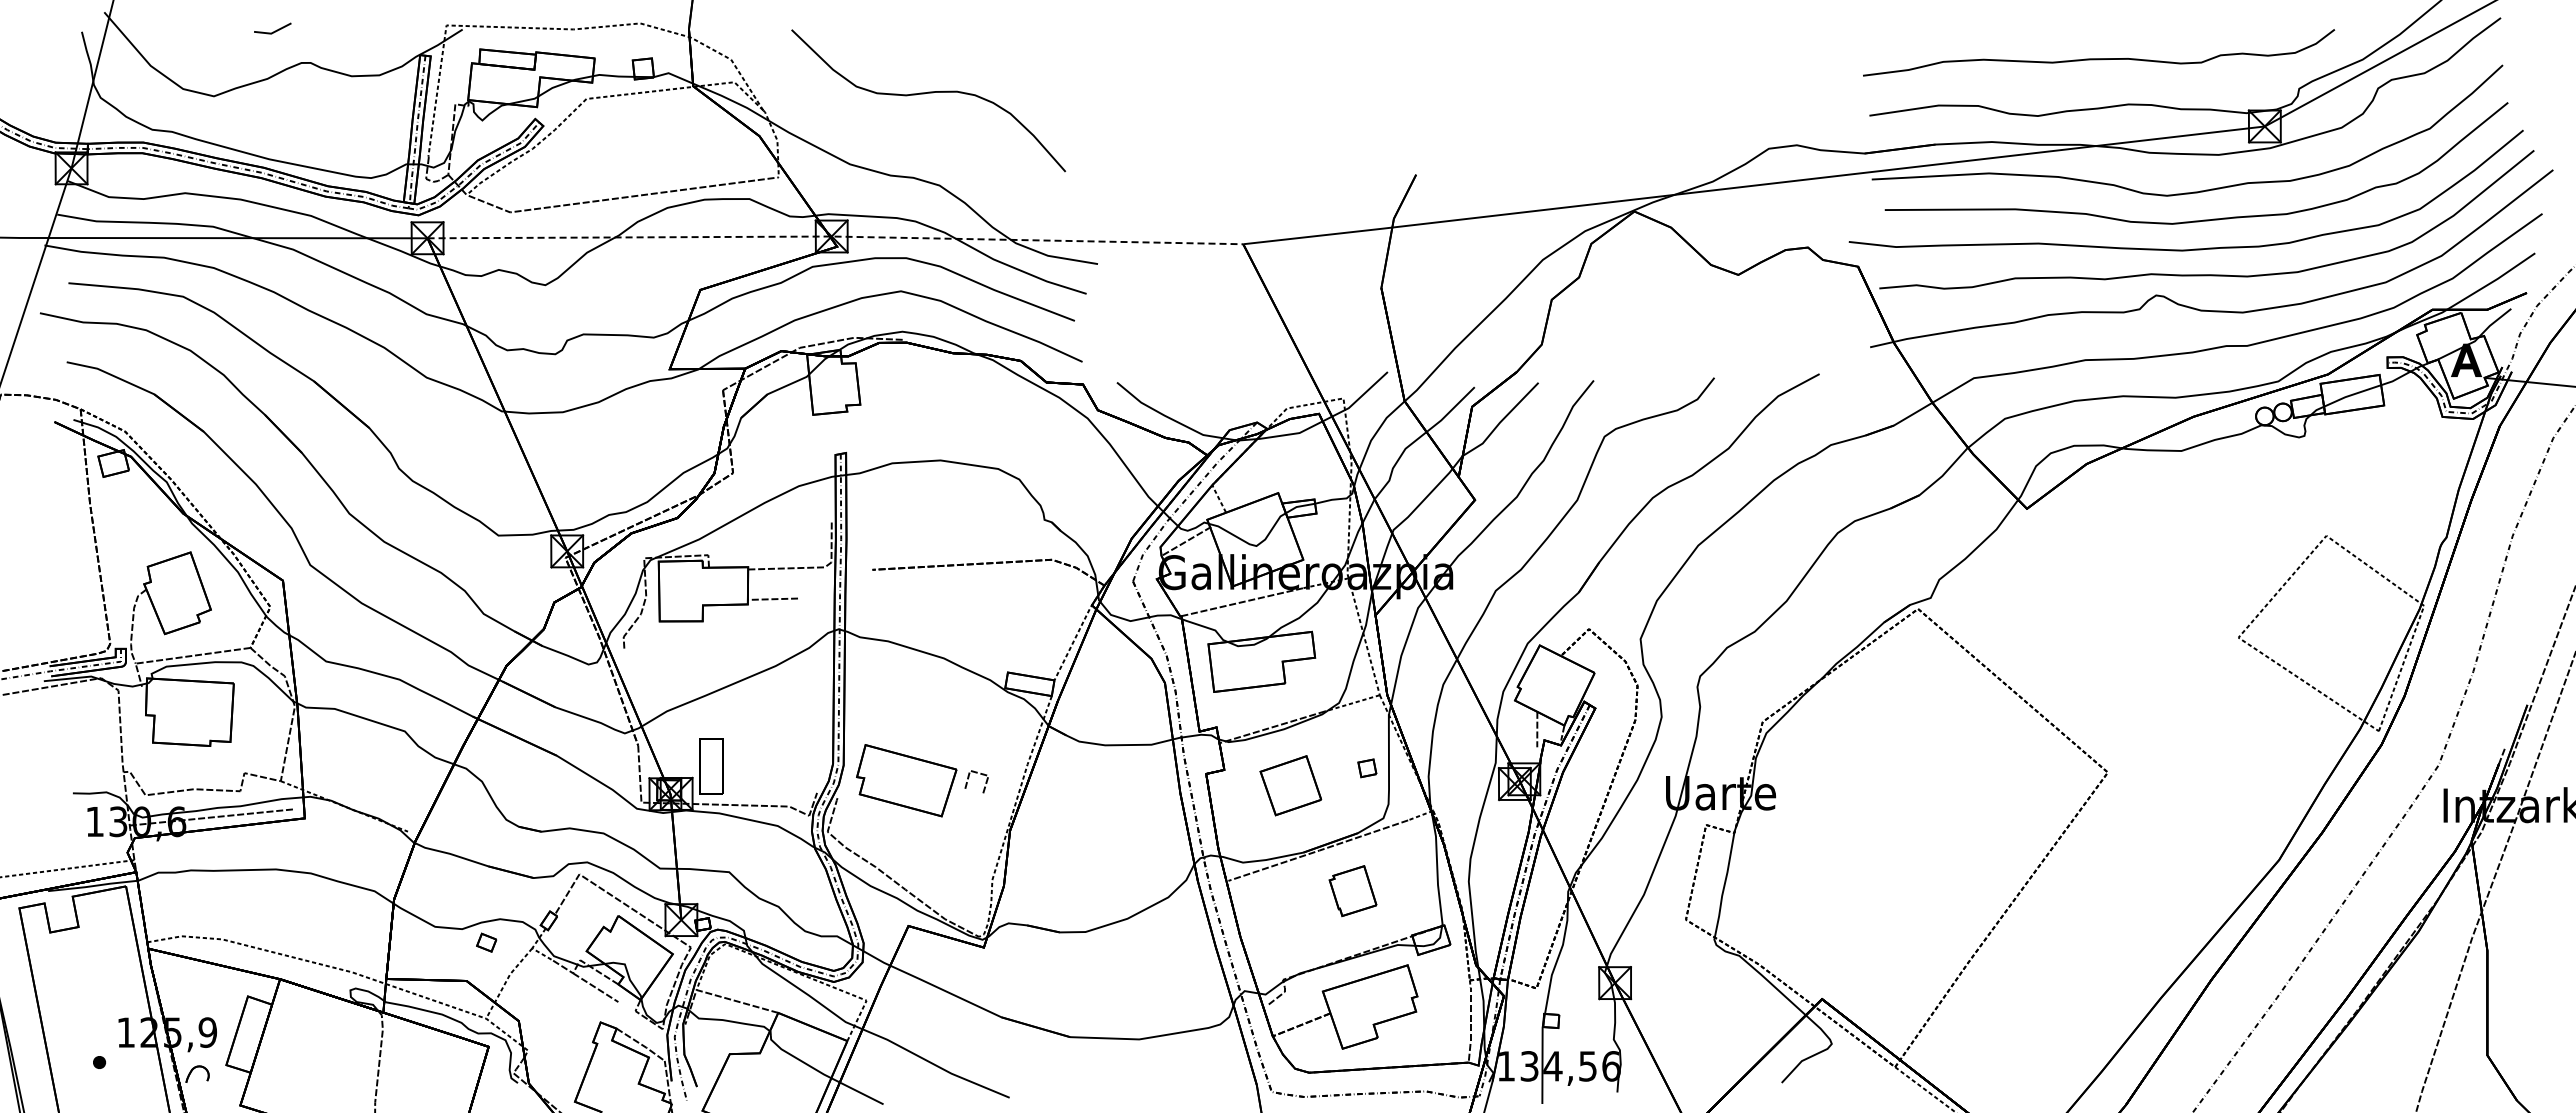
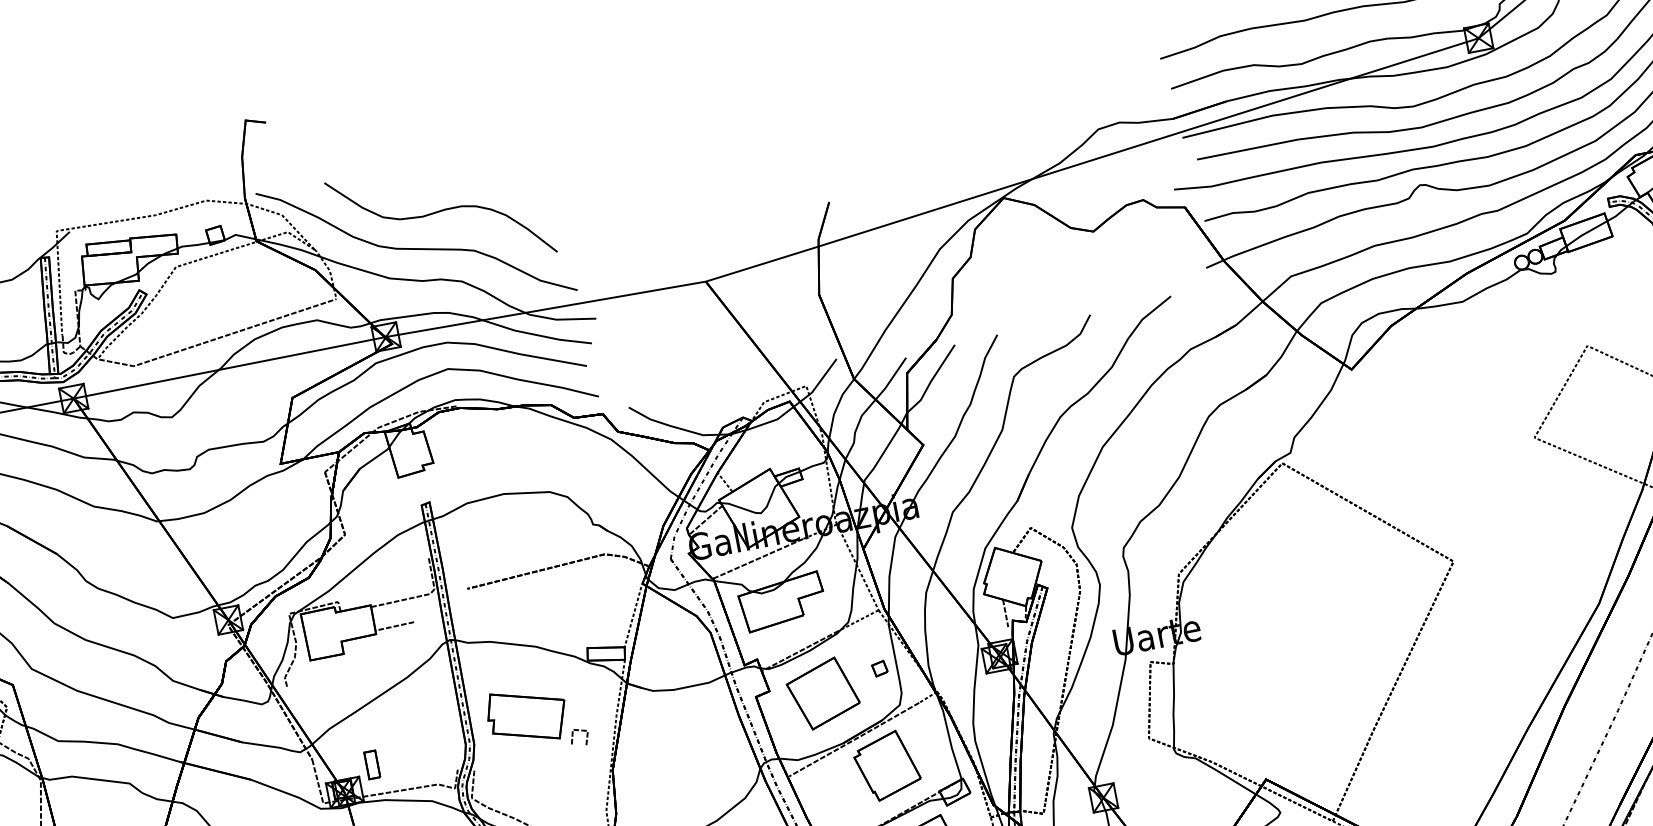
curve: (892, 133) -> (417, 248), added
line: (834, 236) -> (388, 336), dashed -> solid
part: (711, 766) -> (372, 764), size x0.62
part: (906, 780) -> (527, 715), moved
part: (1290, 785) -> (822, 693), size x1.43
part: (1352, 890) -> (886, 765), size x1.67

